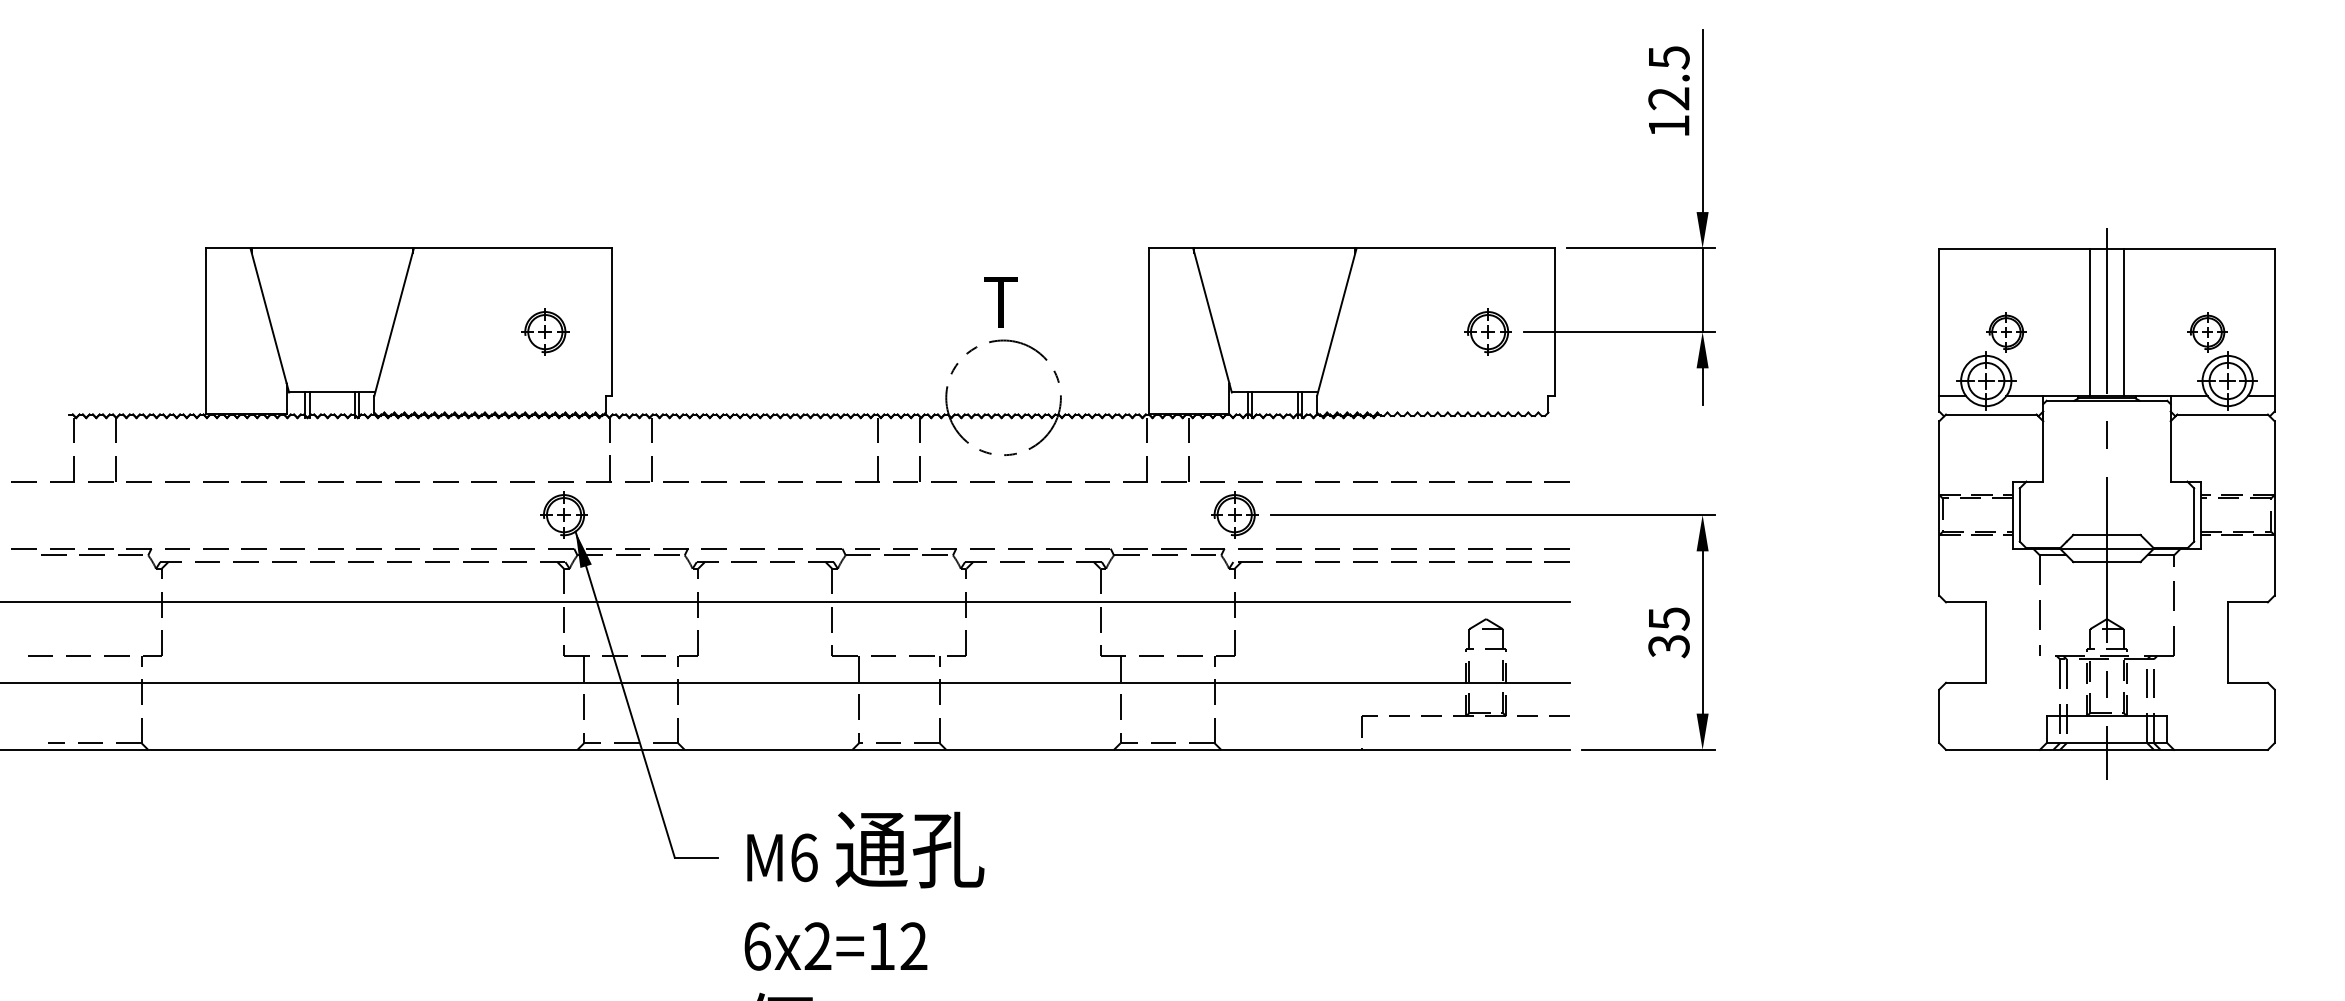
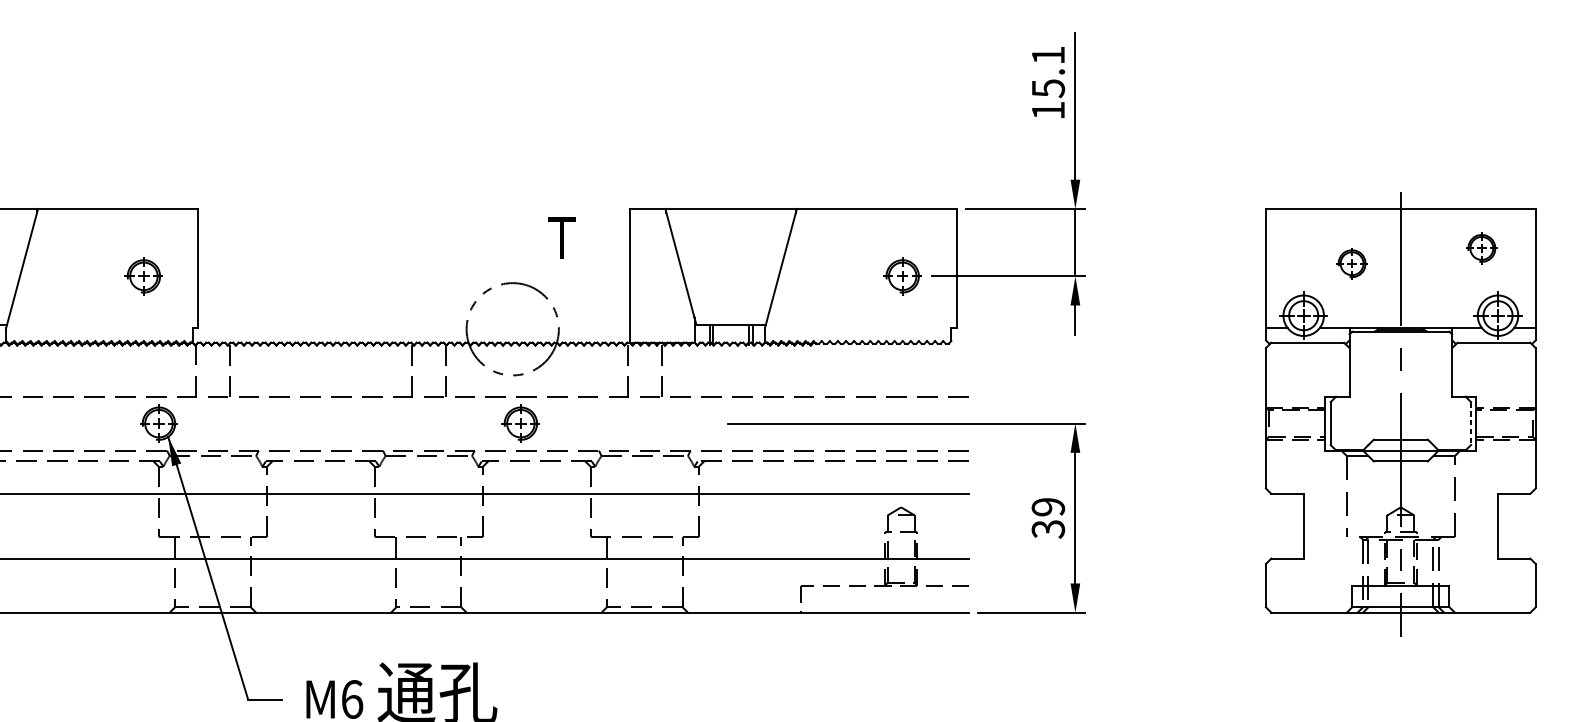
text: (1668, 78) -> (1047, 72), 12.5 -> 15.1
text: (1000, 302) -> (561, 238), moved
line: (2090, 322) -> (1387, 268), removed
line: (2123, 322) -> (1414, 268), removed
part: (2006, 332) -> (1352, 263), moved
part: (2207, 332) -> (1481, 248), moved
part: (1234, 514) -> (520, 423), moved
line: (2194, 514) -> (1471, 423), solid -> dashed
text: (1668, 618) -> (1047, 506), 35 -> 39

